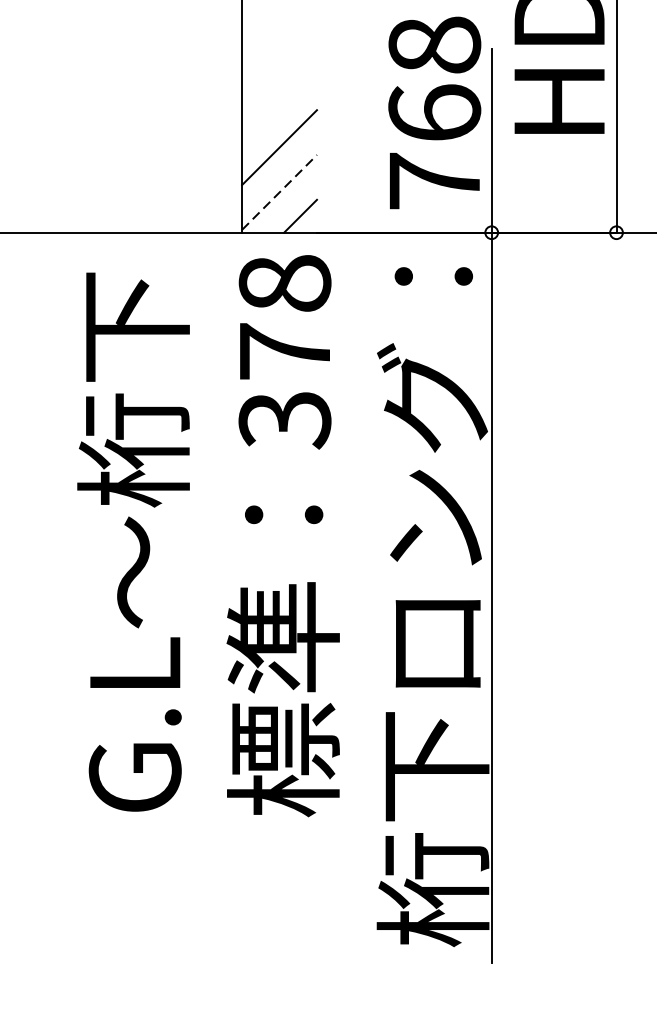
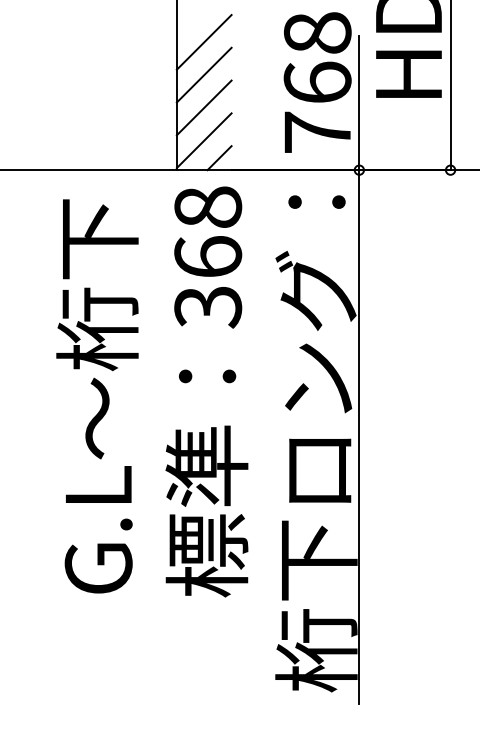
line: (278, 58) -> (203, 42), added
line: (278, 101) -> (203, 74), added
line: (279, 192) -> (204, 140), dashed -> solid
text: (285, 350) -> (208, 256), 378 -> 368

